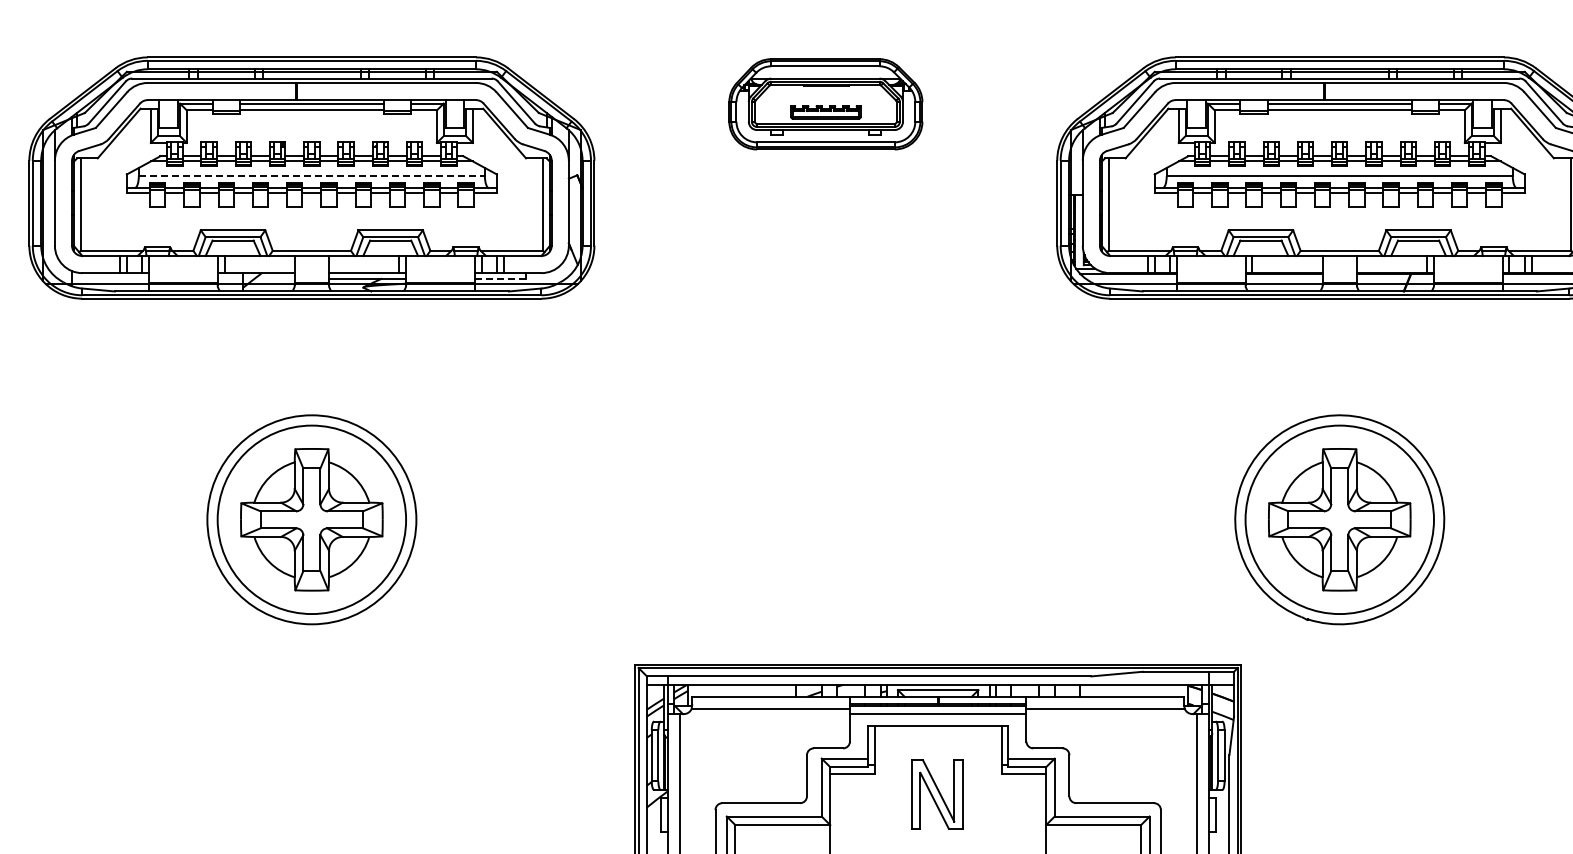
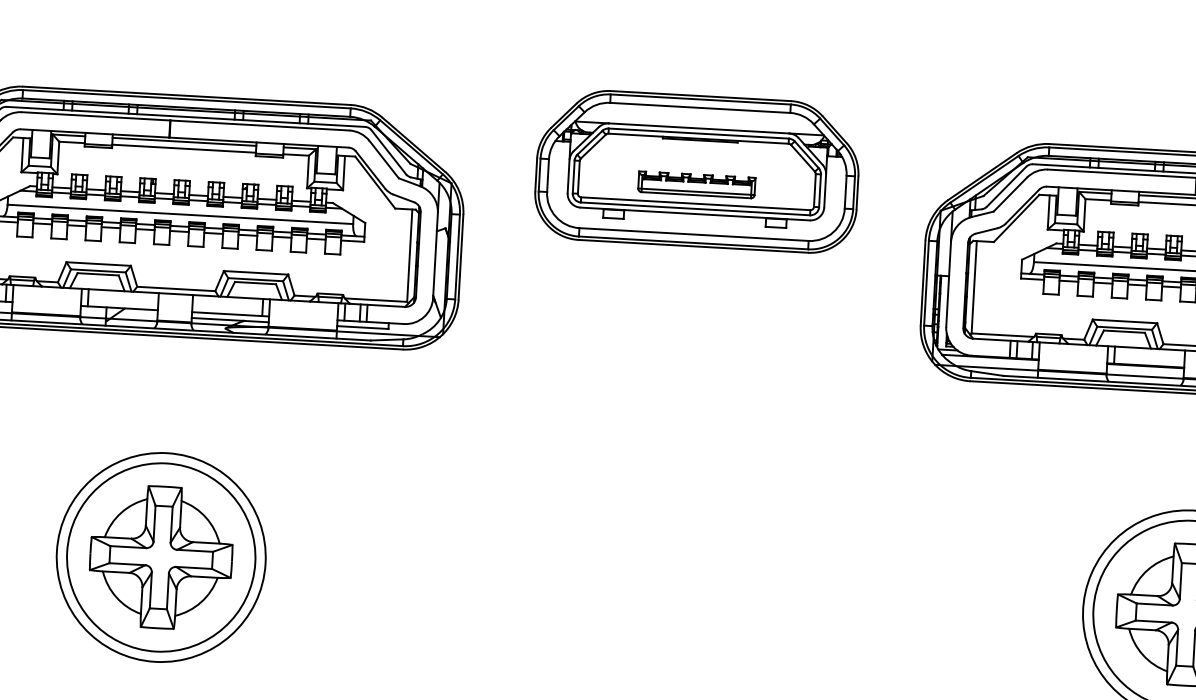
part: (825, 104) -> (697, 171), size x1.67
line: (312, 176) -> (181, 214), dashed -> solid
line: (500, 278) -> (363, 327), dashed -> solid

